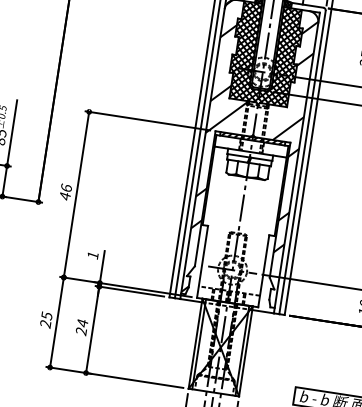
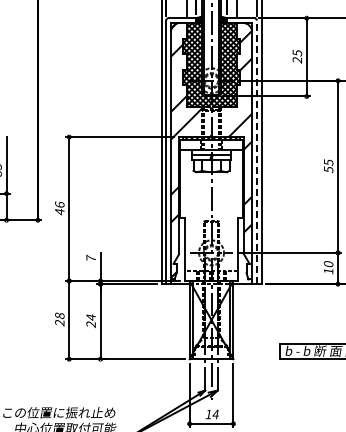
line: (302, 162) -> (256, 152), solid -> dashed
text: (92, 254) -> (90, 257), 1 -> 7
text: (46, 315) -> (59, 315), 25 -> 28

